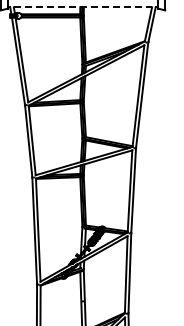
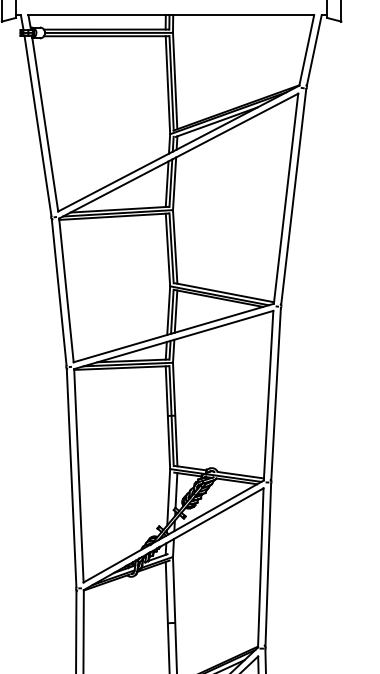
line: (83, 7) -> (172, 15), dashed -> solid

